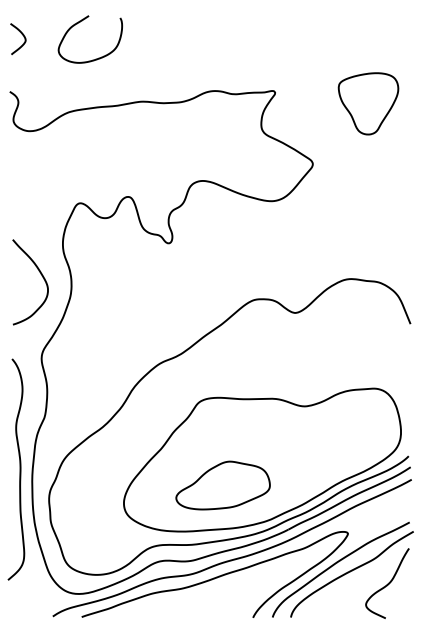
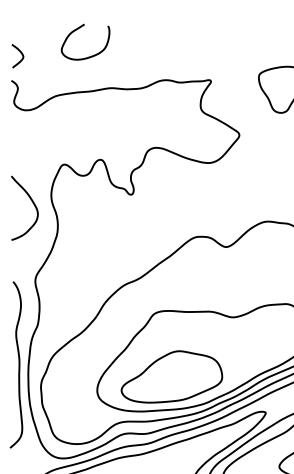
curve: (77, 24) -> (75, 30), moved
curve: (23, 37) -> (21, 54), moved
curve: (40, 274) -> (32, 202), moved
part: (222, 485) -> (171, 376), size x1.43

